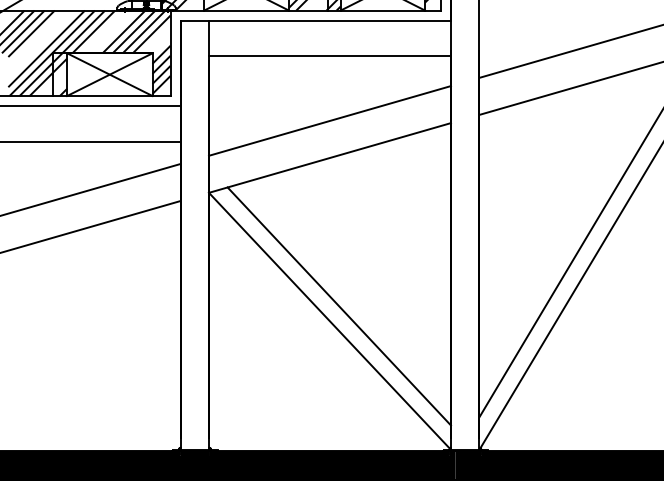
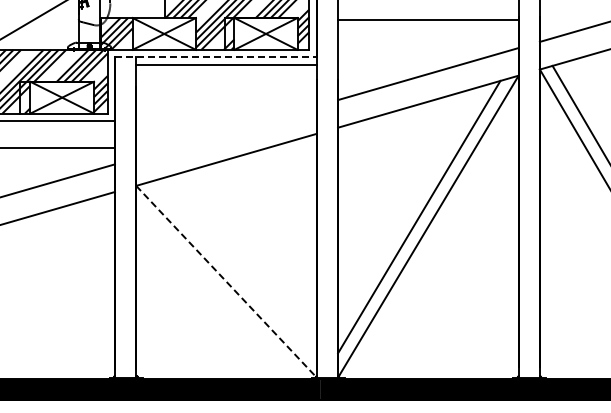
line: (315, 20) -> (215, 57), solid -> dashed
line: (329, 55) -> (226, 64), moved
line: (329, 121) -> (226, 132), removed
line: (339, 306) -> (233, 270), removed
line: (329, 320) -> (226, 281), solid -> dashed

